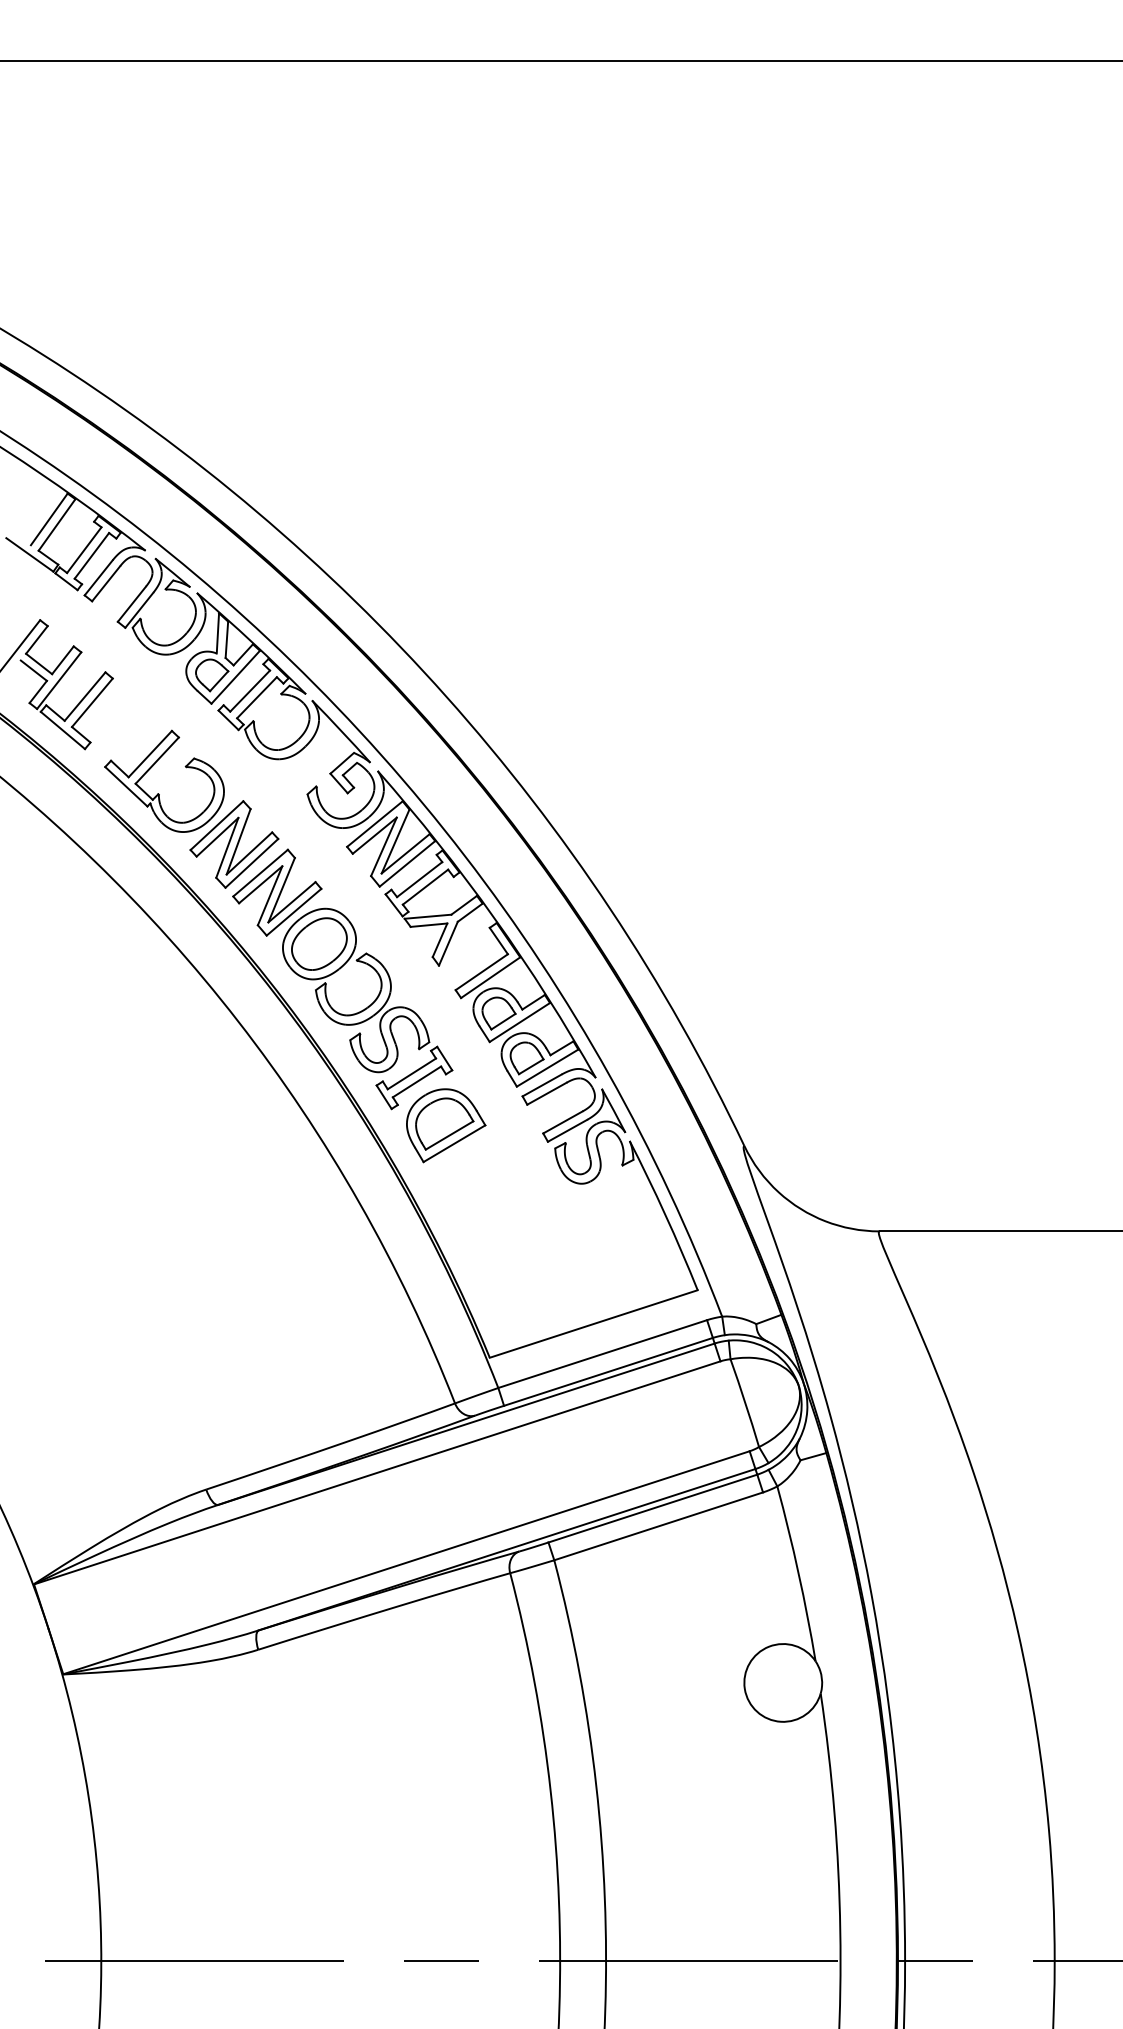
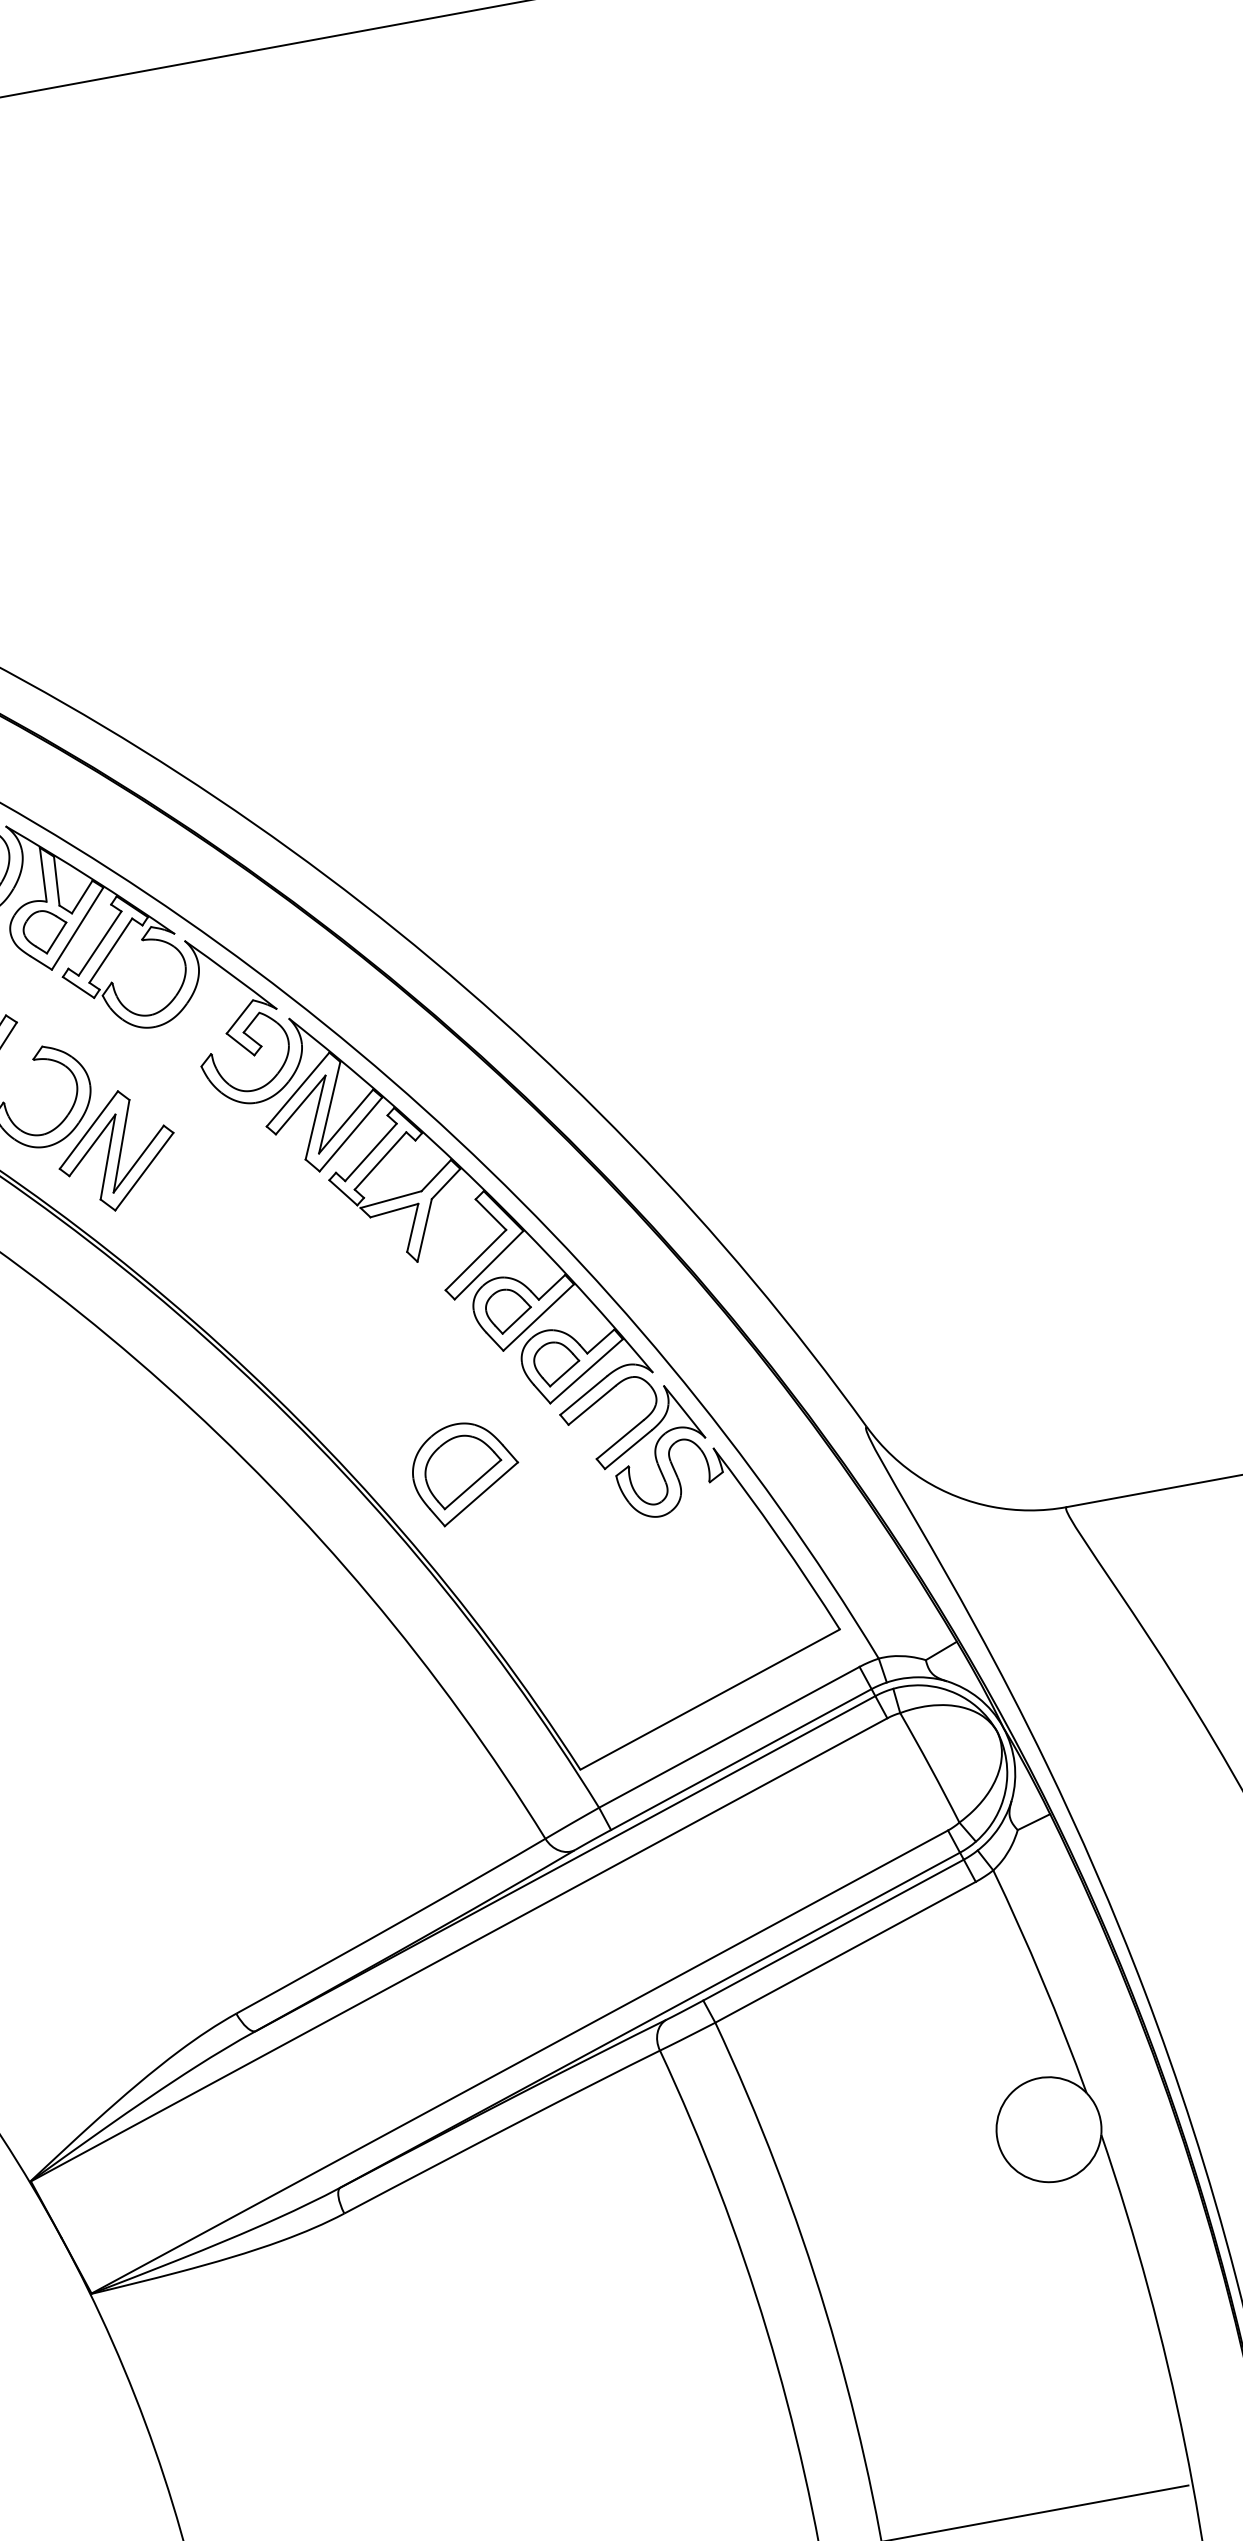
part: (336, 972) -> (283, 1295), removed

